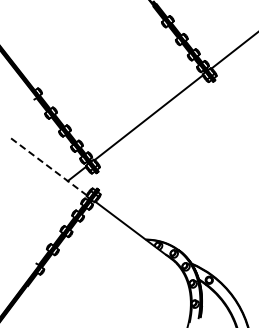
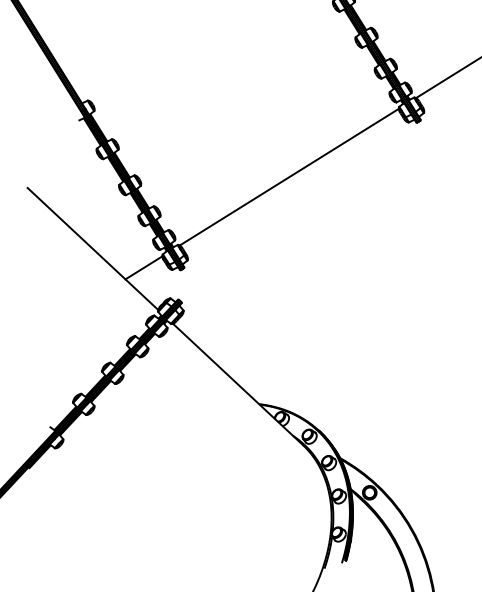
line: (48, 166) -> (92, 248), dashed -> solid

